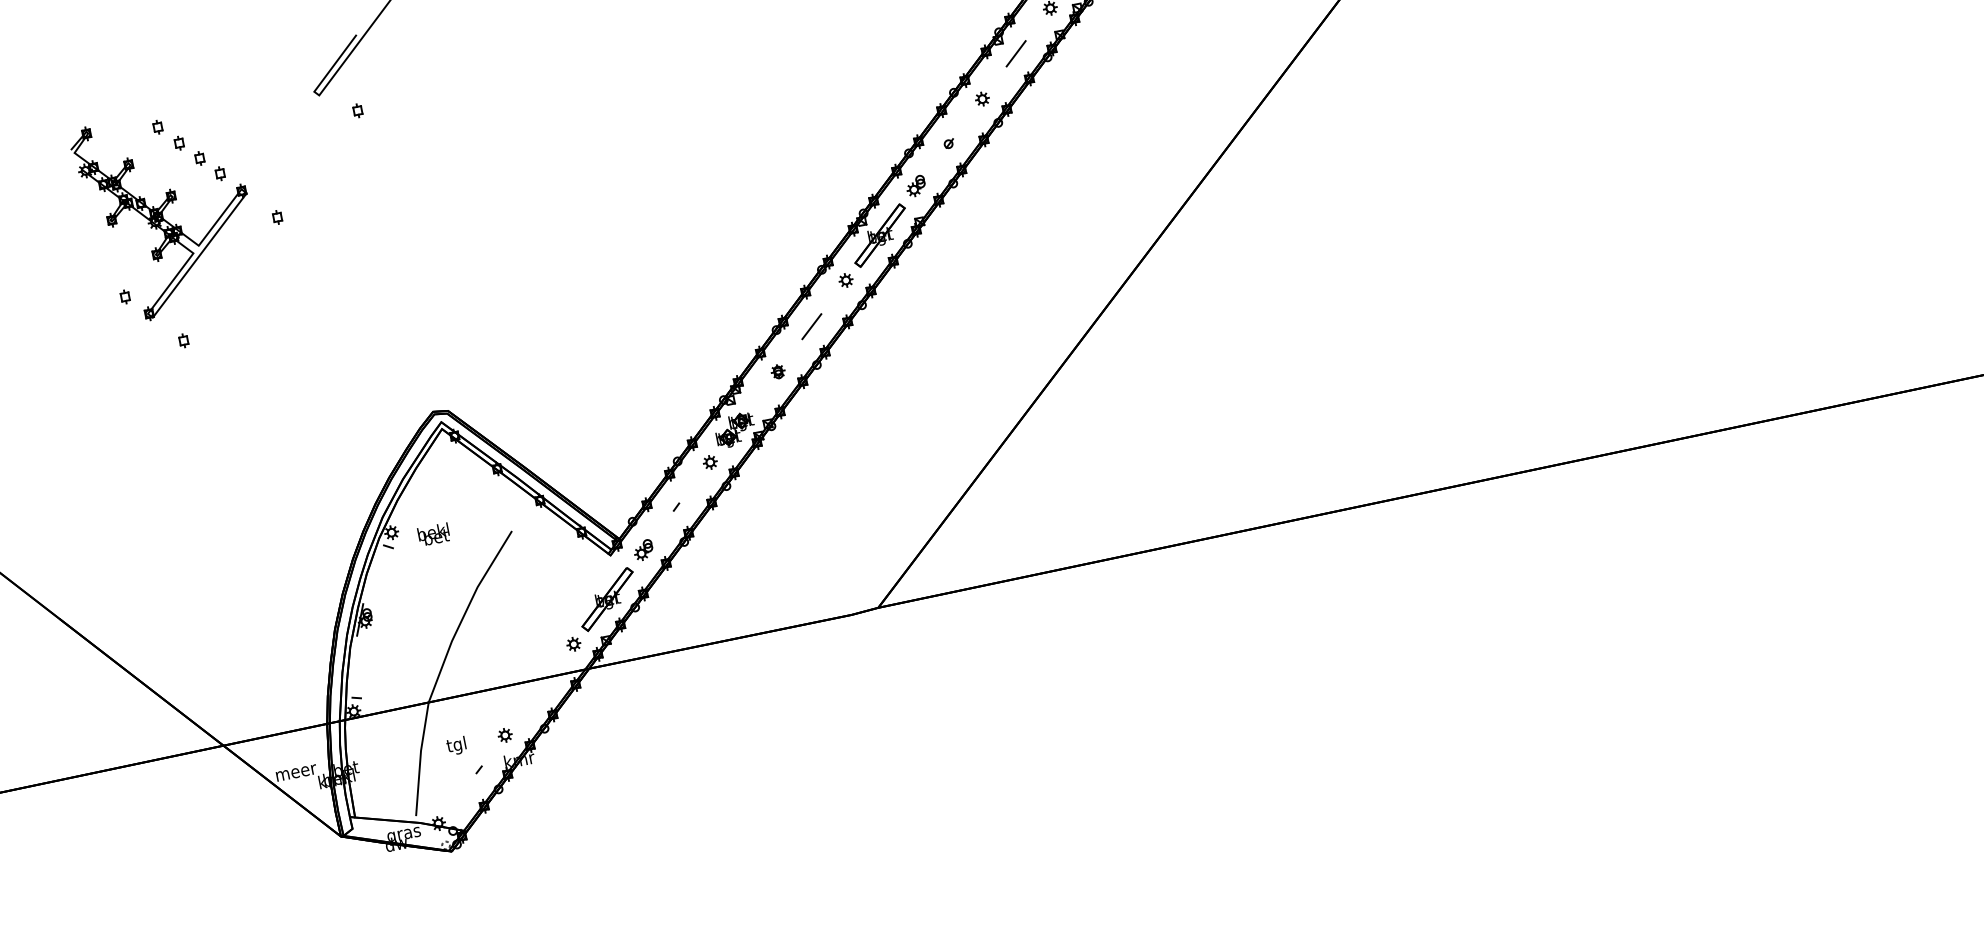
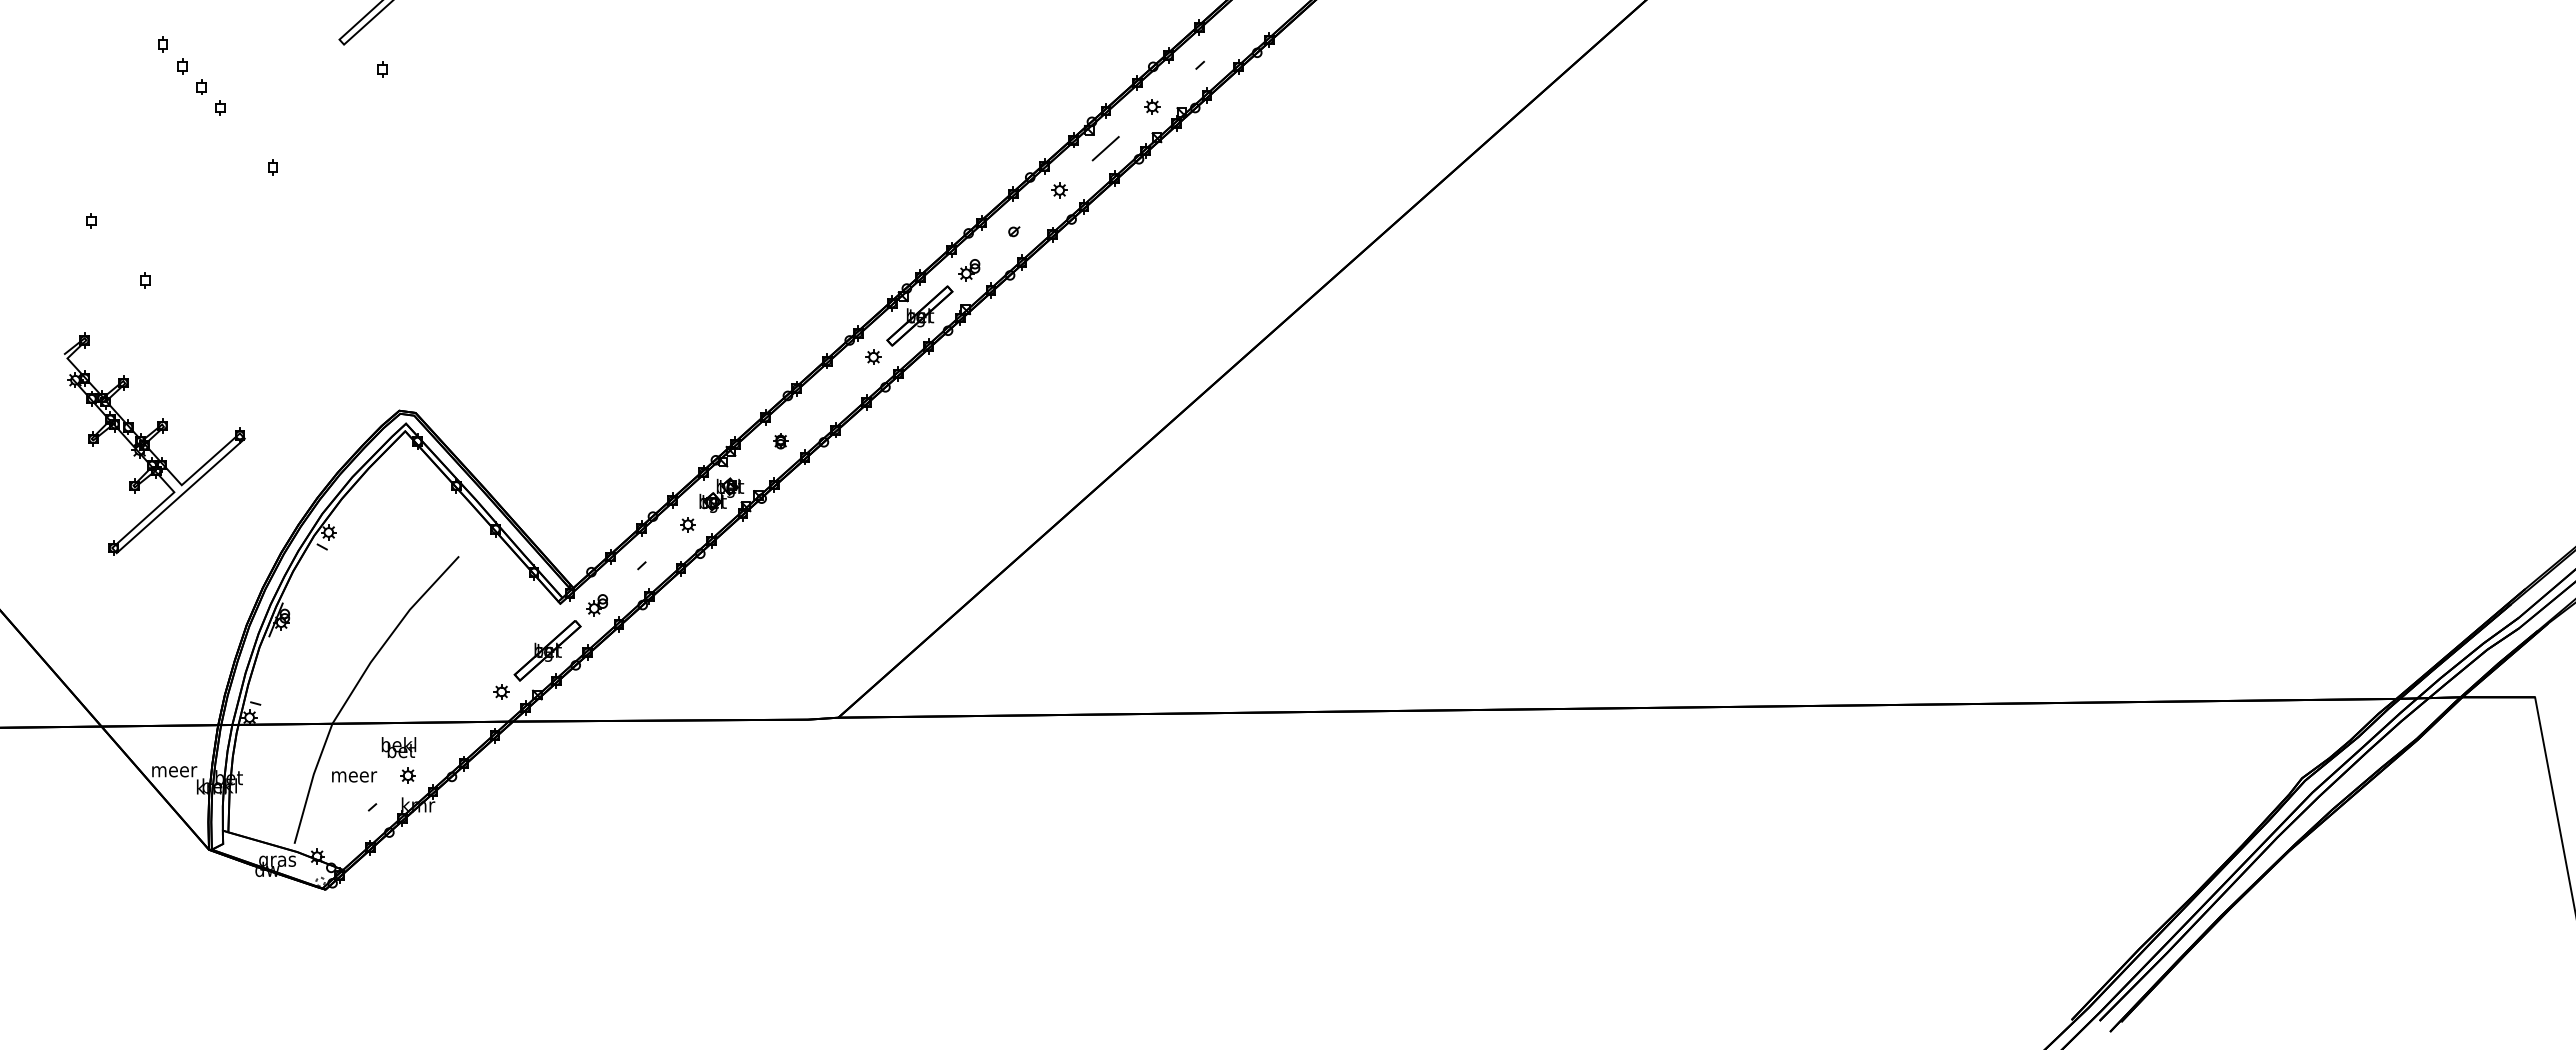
part: (167, 213) -> (154, 443), moved
line: (811, 326) -> (826, 399), removed
text: (433, 534) -> (398, 747), moved
text: (457, 745) -> (354, 776), tgl -> meer

